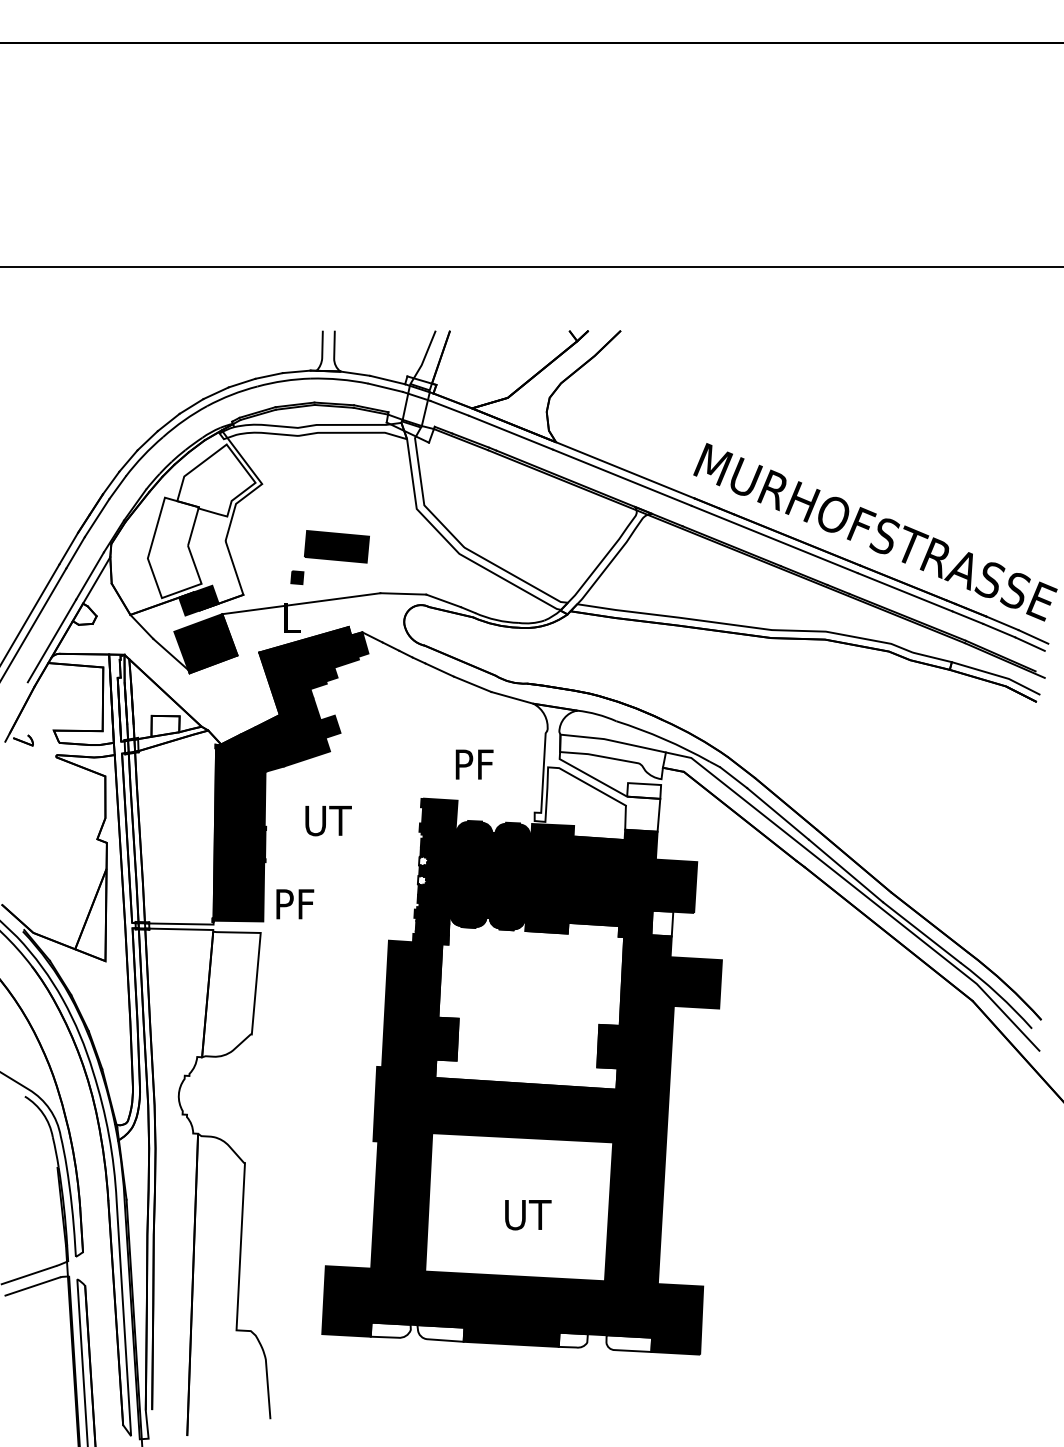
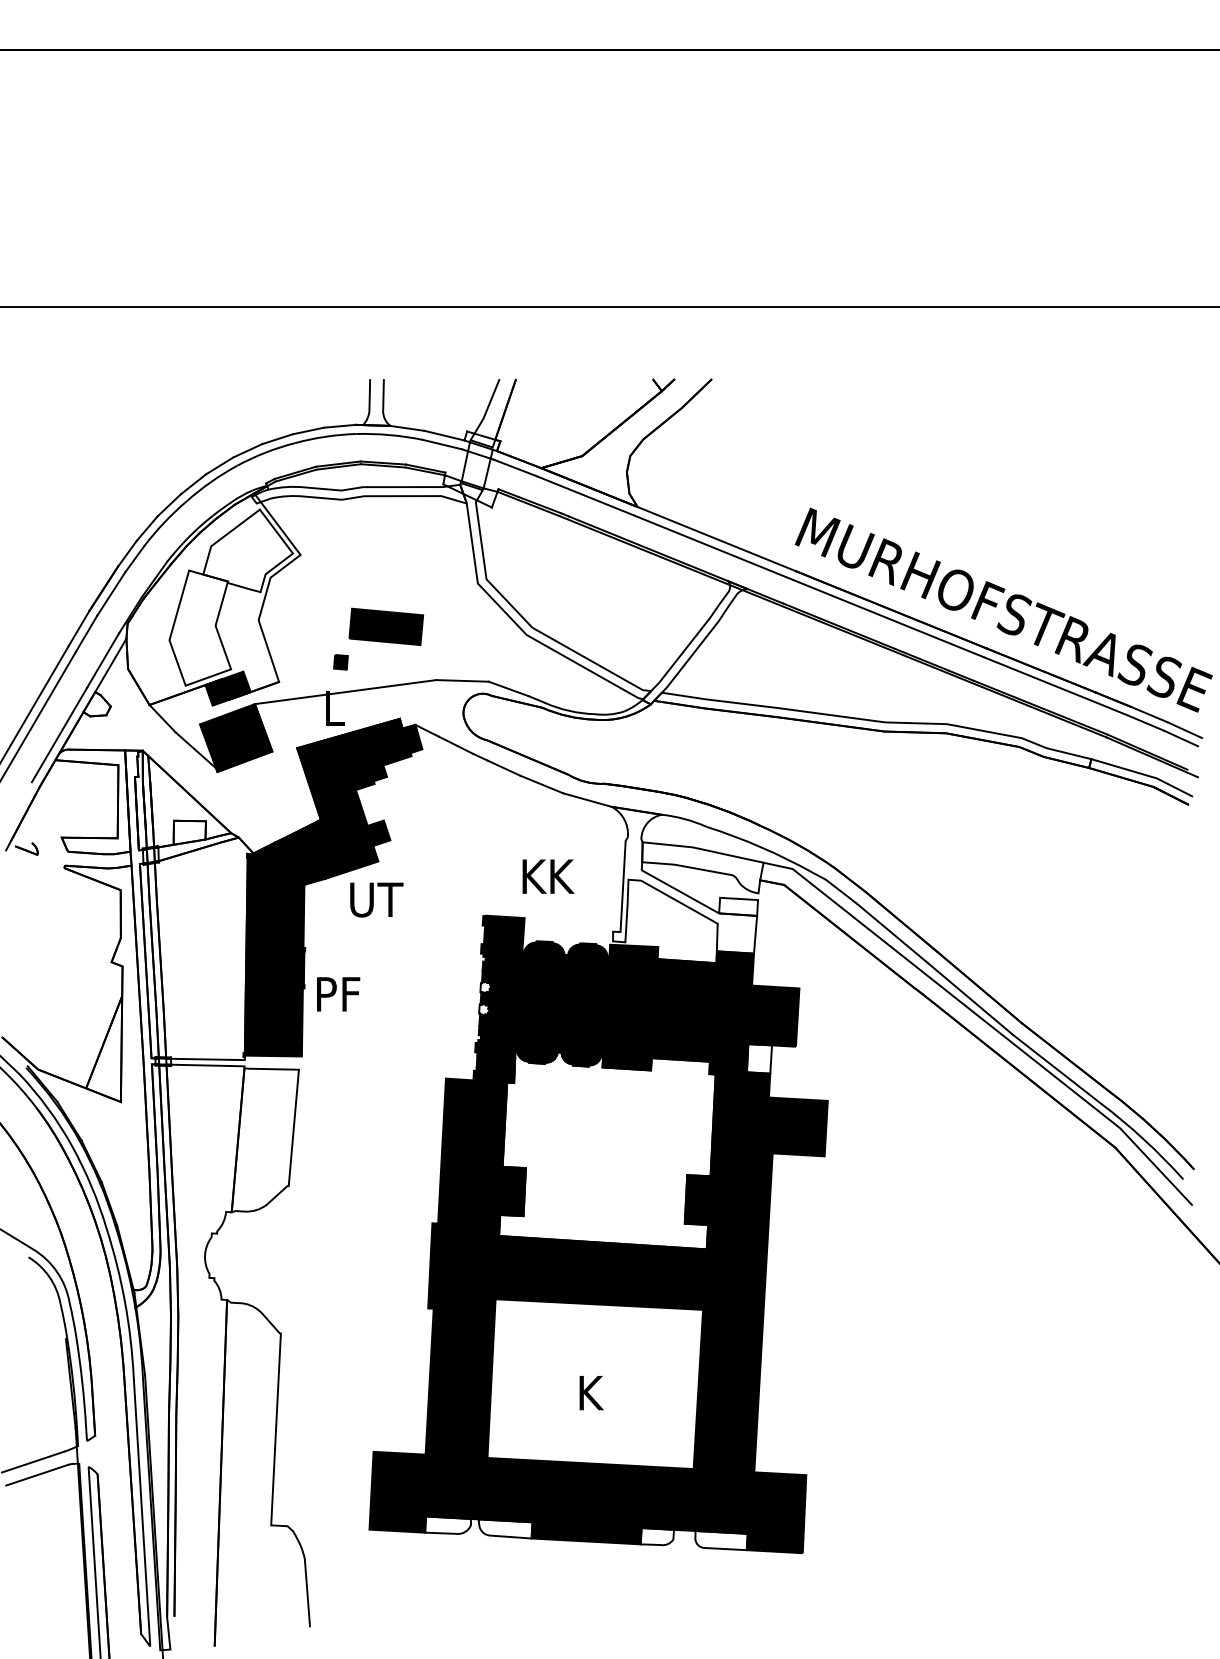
text: (480, 764) -> (550, 876), PF -> KK
text: (328, 821) -> (376, 900), moved
text: (295, 904) -> (338, 994), moved
text: (528, 1215) -> (605, 1393), UT -> K

